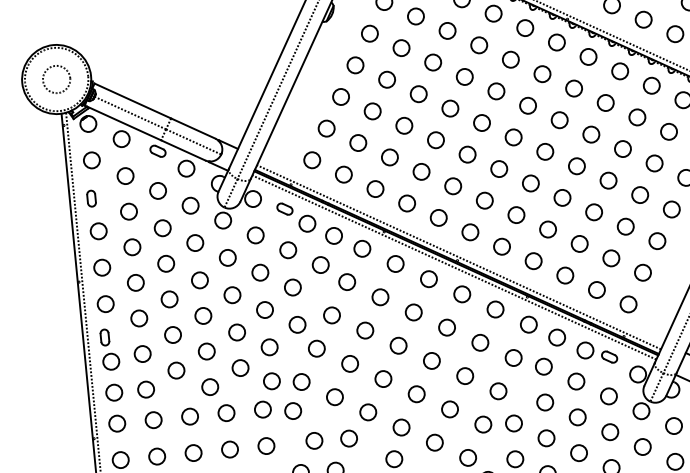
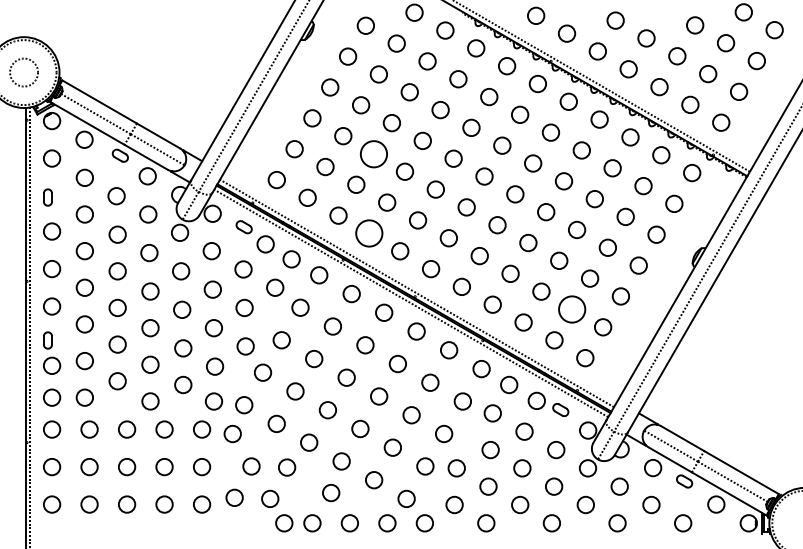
circle: (404, 125) -> (374, 153), size x1.6
circle: (407, 203) -> (369, 233), size x1.6
circle: (611, 258) -> (572, 309), size x1.6

